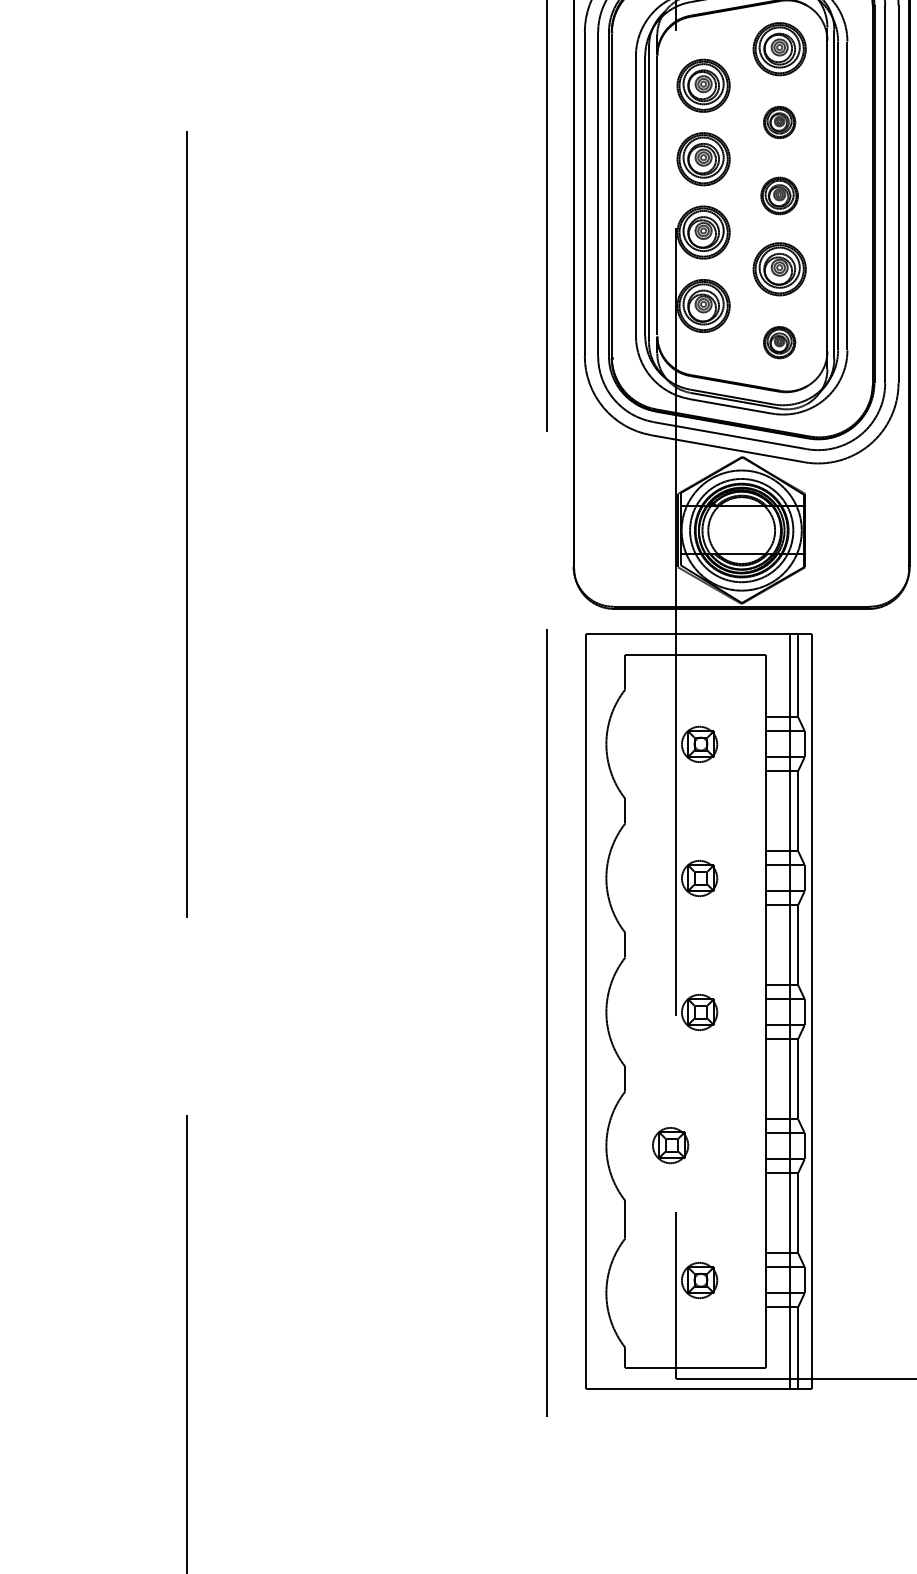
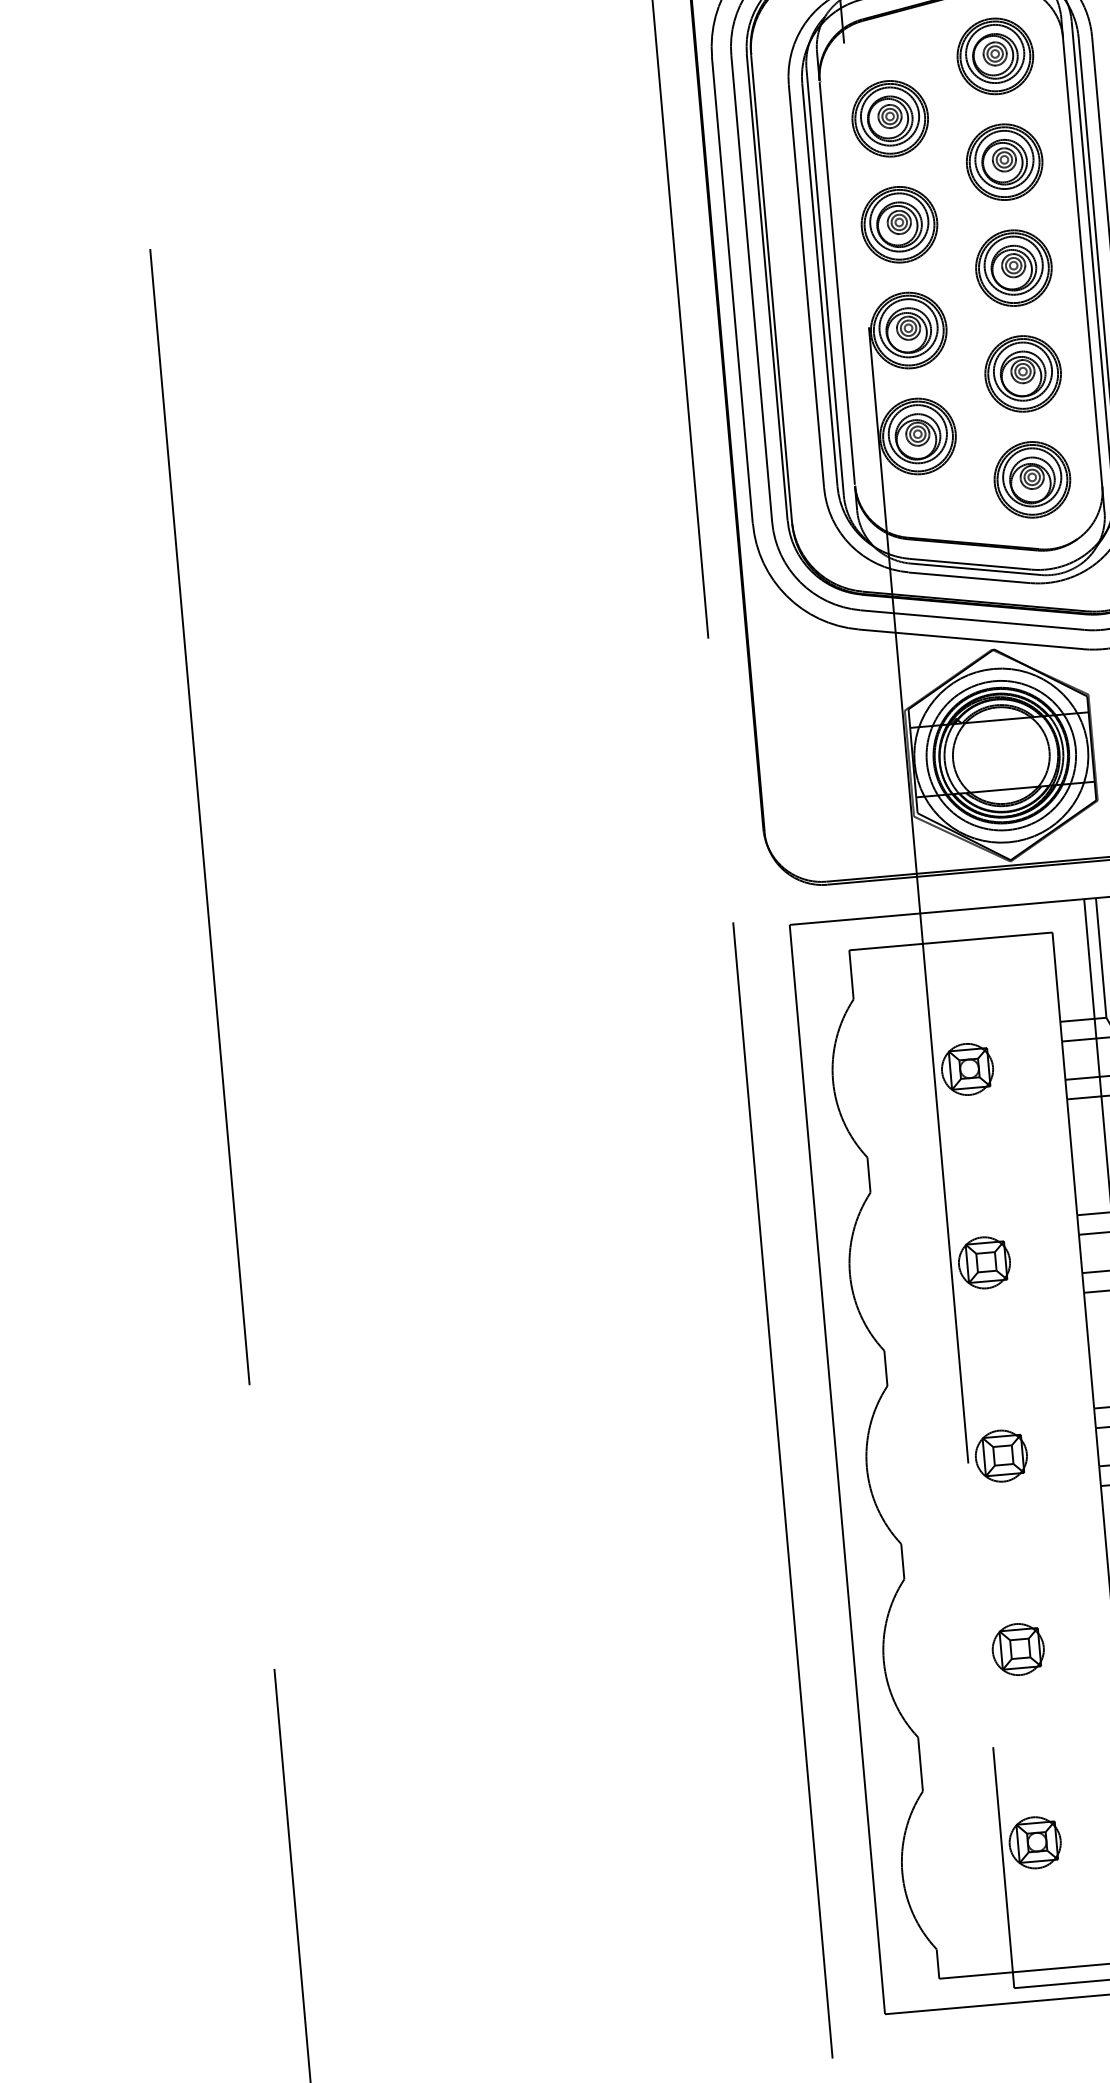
part: (779, 122) -> (1004, 162), size x1.67
part: (779, 195) -> (1013, 267), size x1.43
part: (779, 342) -> (1032, 479), size x1.67
part: (670, 1145) -> (1018, 1649), moved

